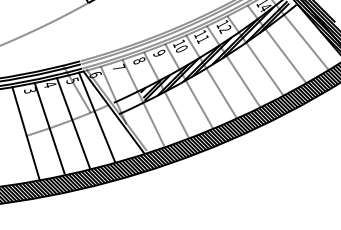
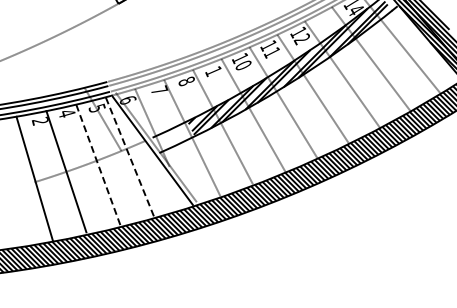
text: (159, 53) -> (213, 71), 9 -> 1
text: (29, 90) -> (39, 120), 3 -> 2
line: (96, 116) -> (129, 156), solid -> dashed
line: (73, 122) -> (98, 164), solid -> dashed

